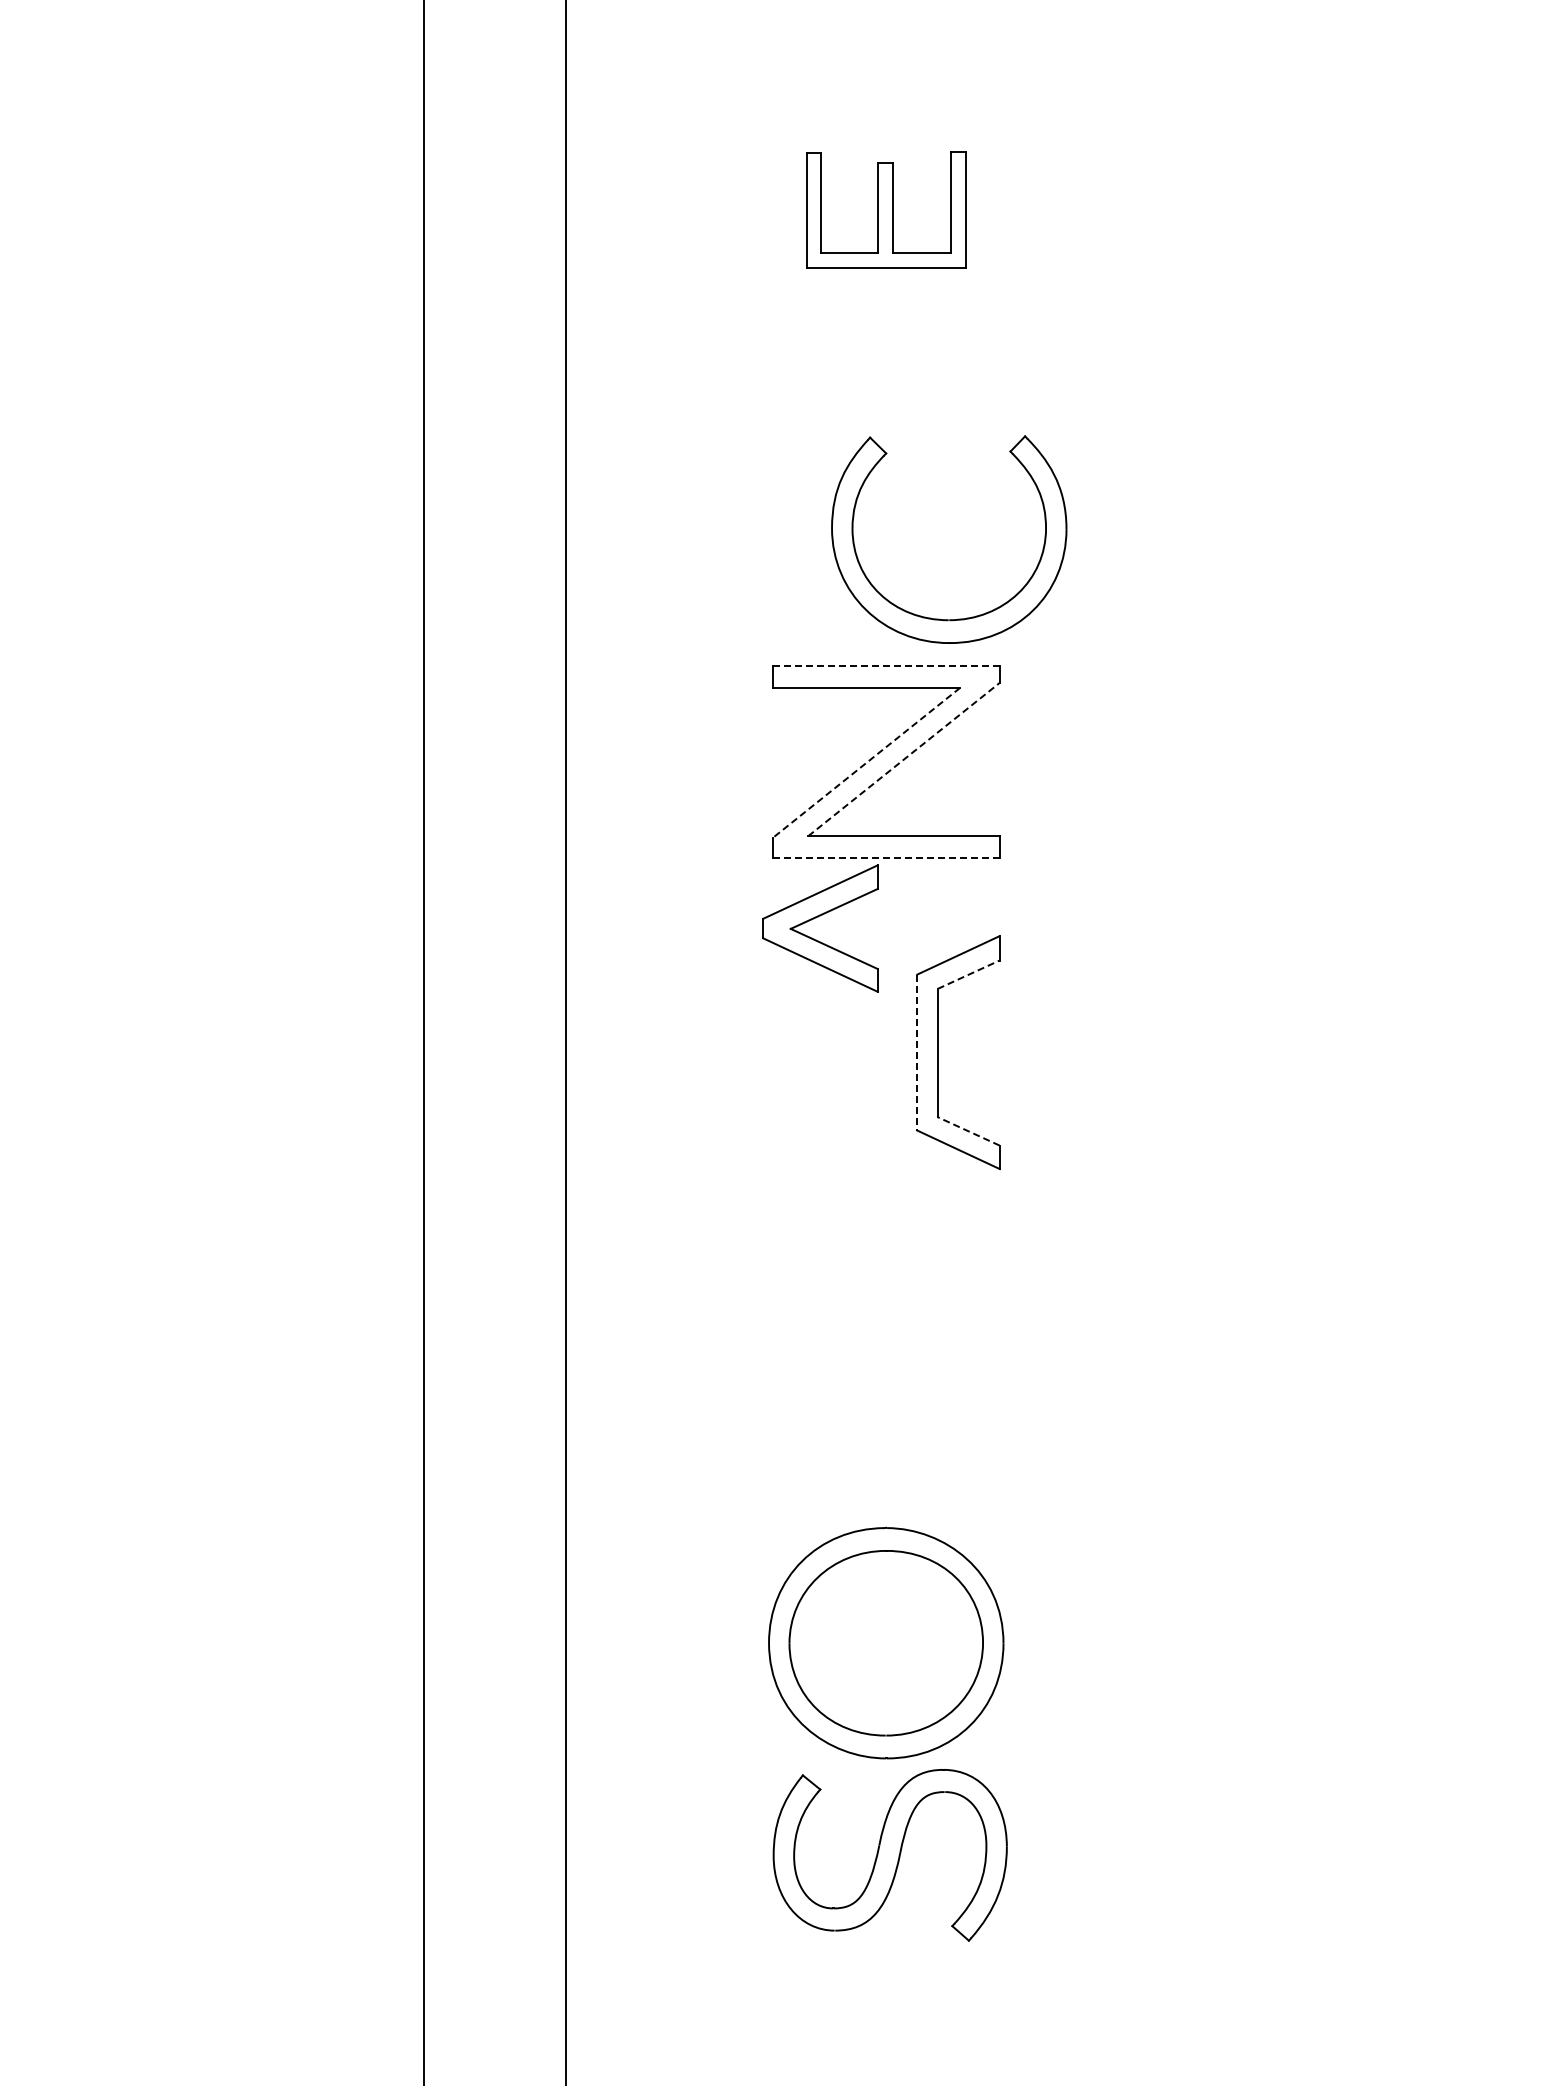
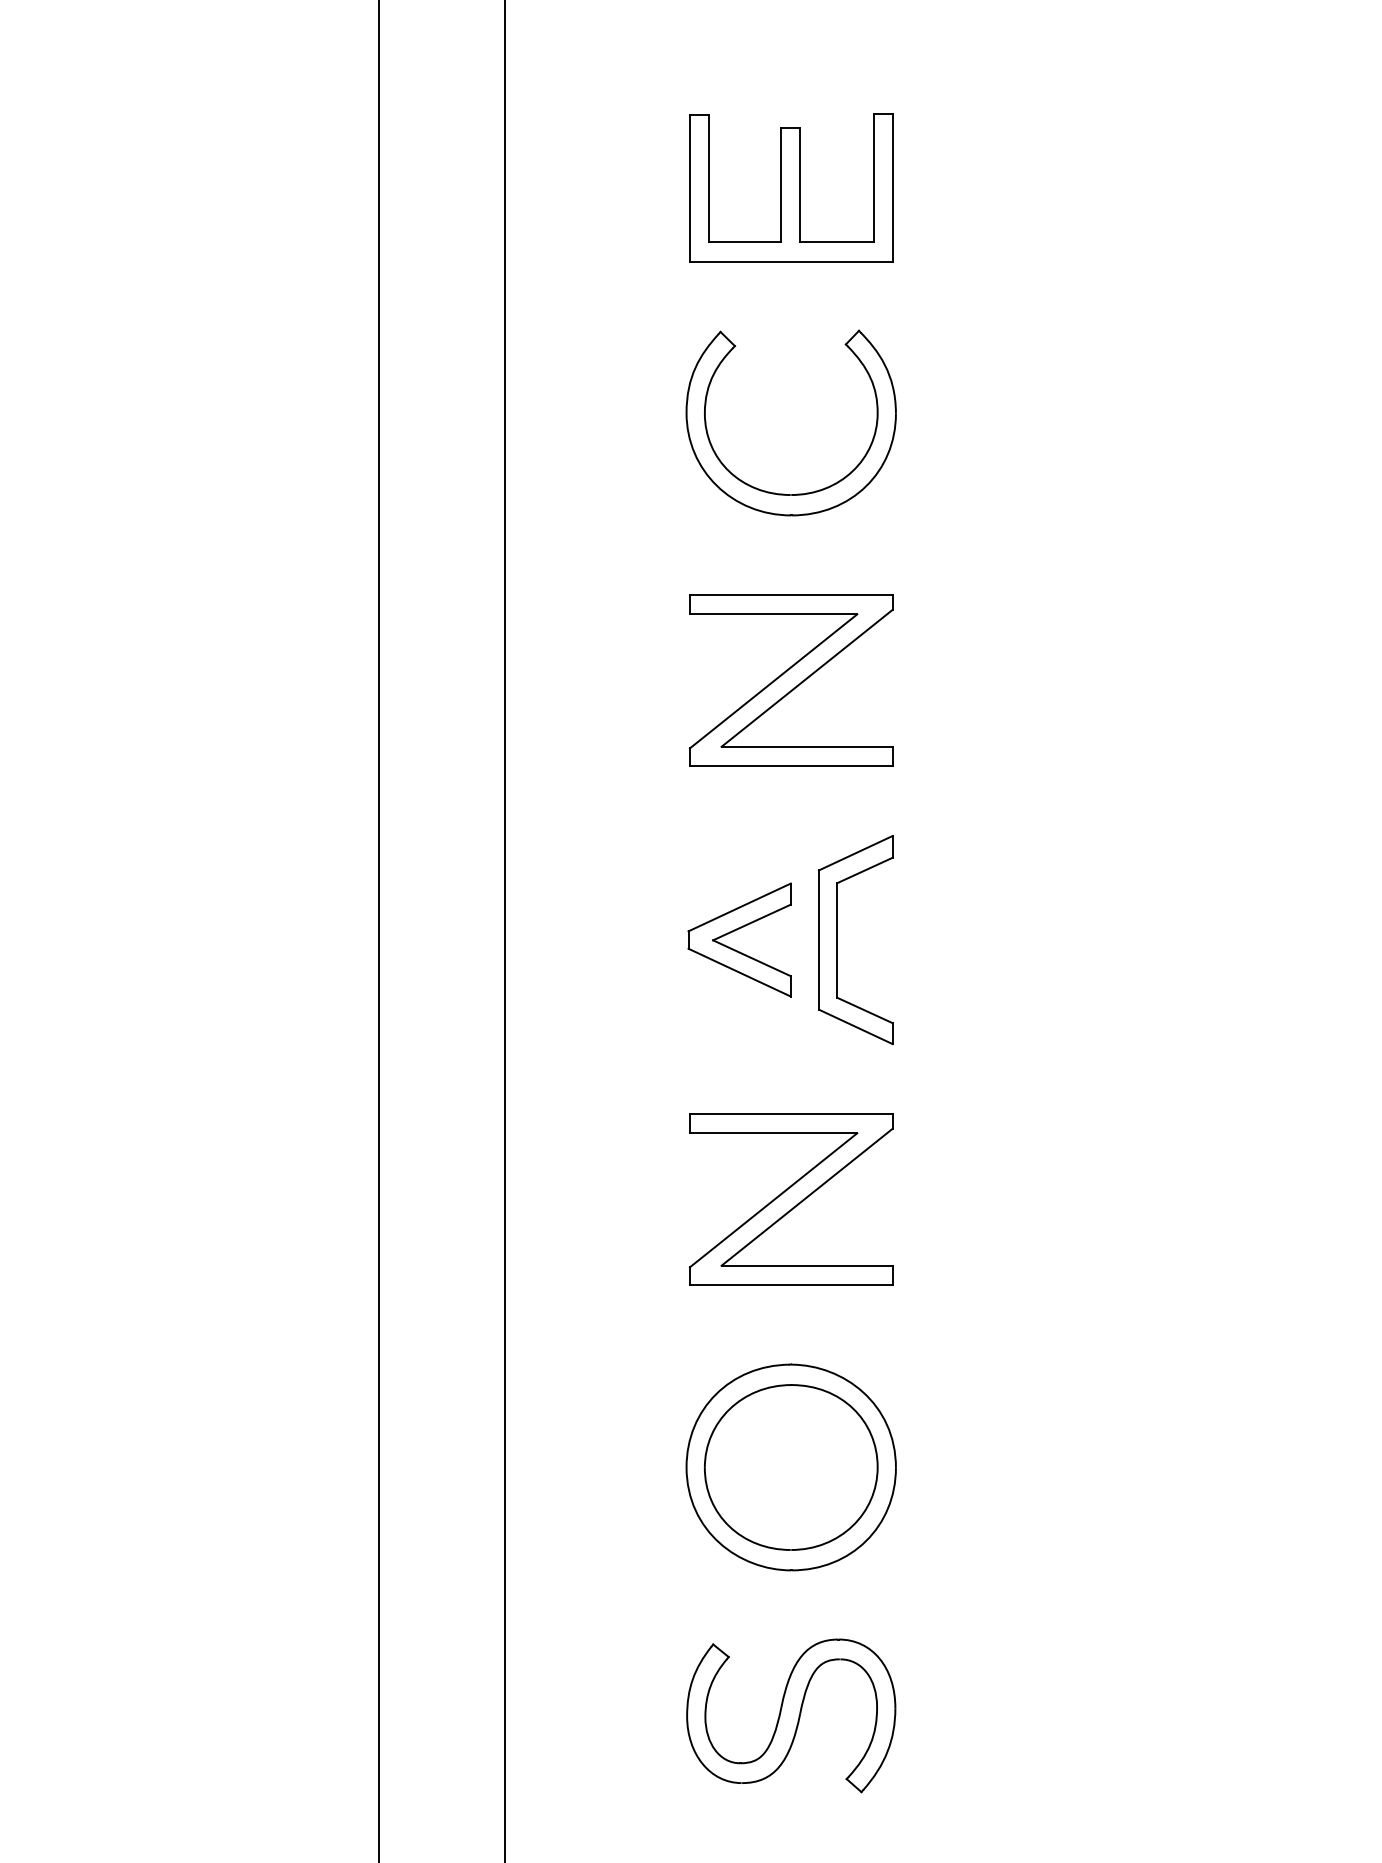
part: (886, 209) -> (791, 187), size x1.43
part: (958, 618) -> (799, 493), moved
line: (885, 666) -> (790, 595), dashed -> solid
line: (903, 759) -> (806, 678), dashed -> solid
line: (866, 763) -> (773, 681), dashed -> solid
line: (886, 857) -> (791, 765), dashed -> solid
part: (816, 918) -> (736, 931), moved
line: (969, 974) -> (865, 870), dashed -> solid
line: (917, 1052) -> (819, 939), dashed -> solid
line: (968, 1131) -> (864, 1010), dashed -> solid
part: (885, 1342) -> (790, 1198), added
part: (889, 1855) -> (790, 1716), moved

